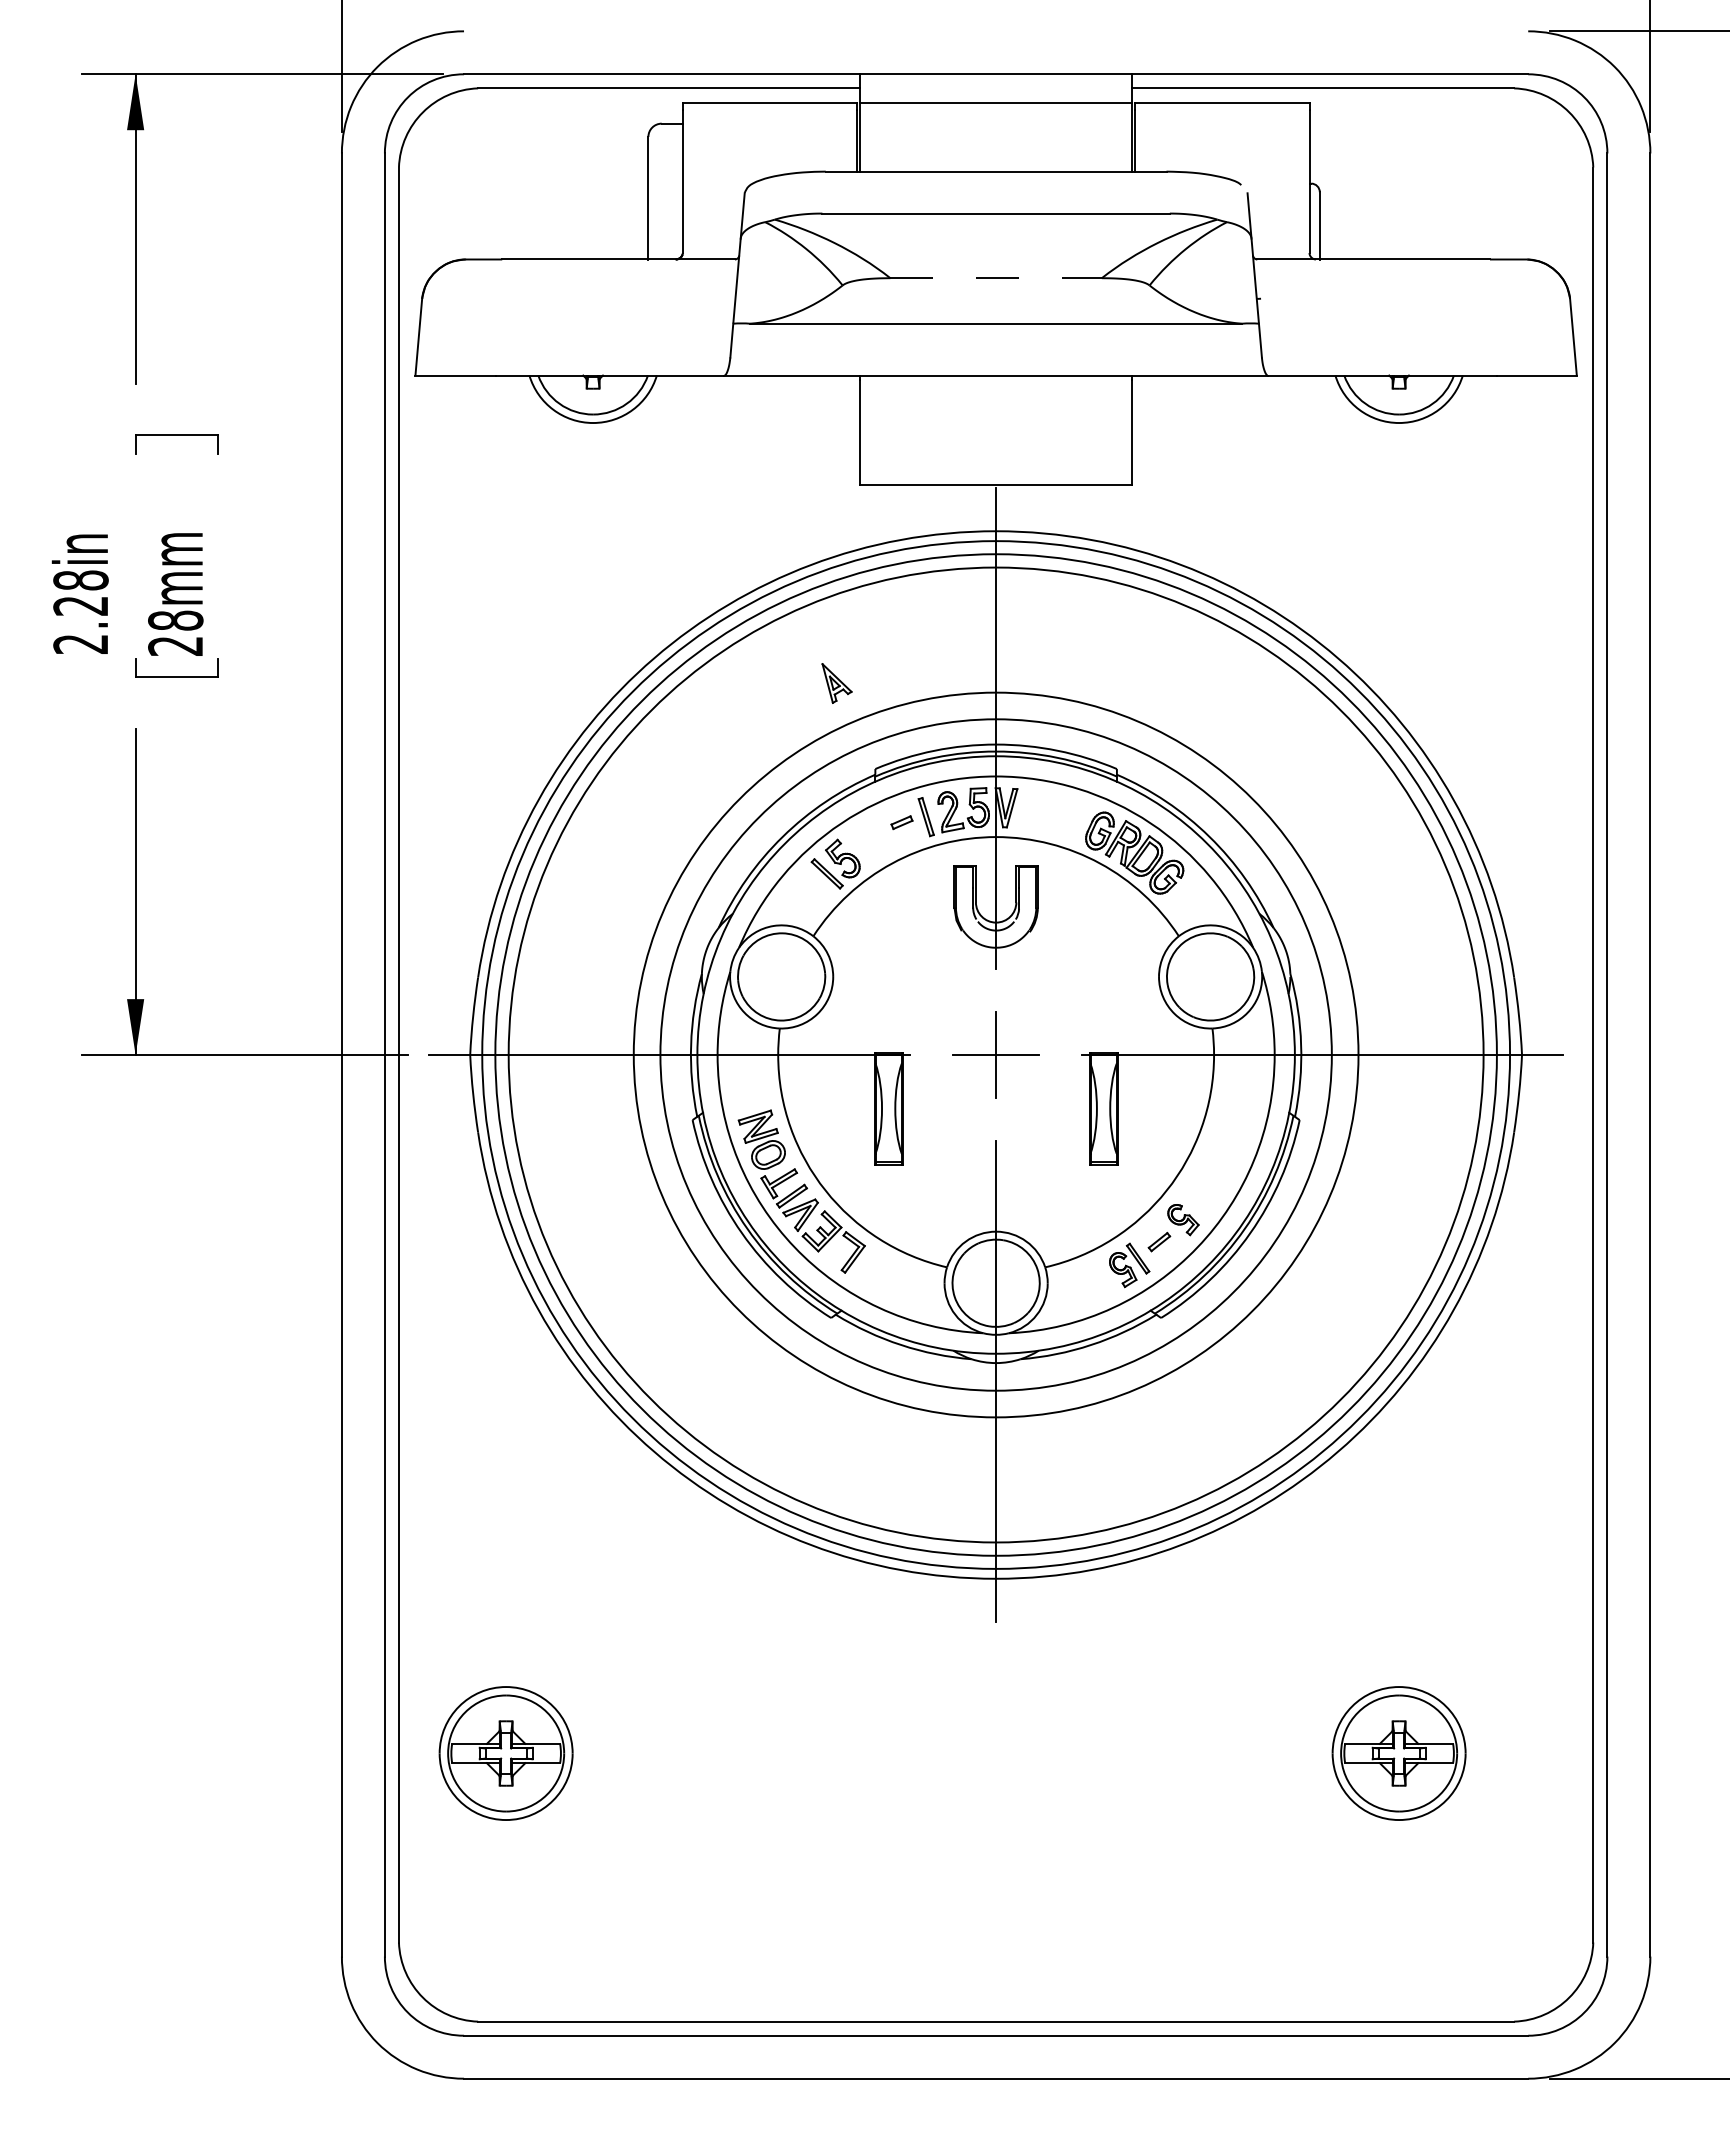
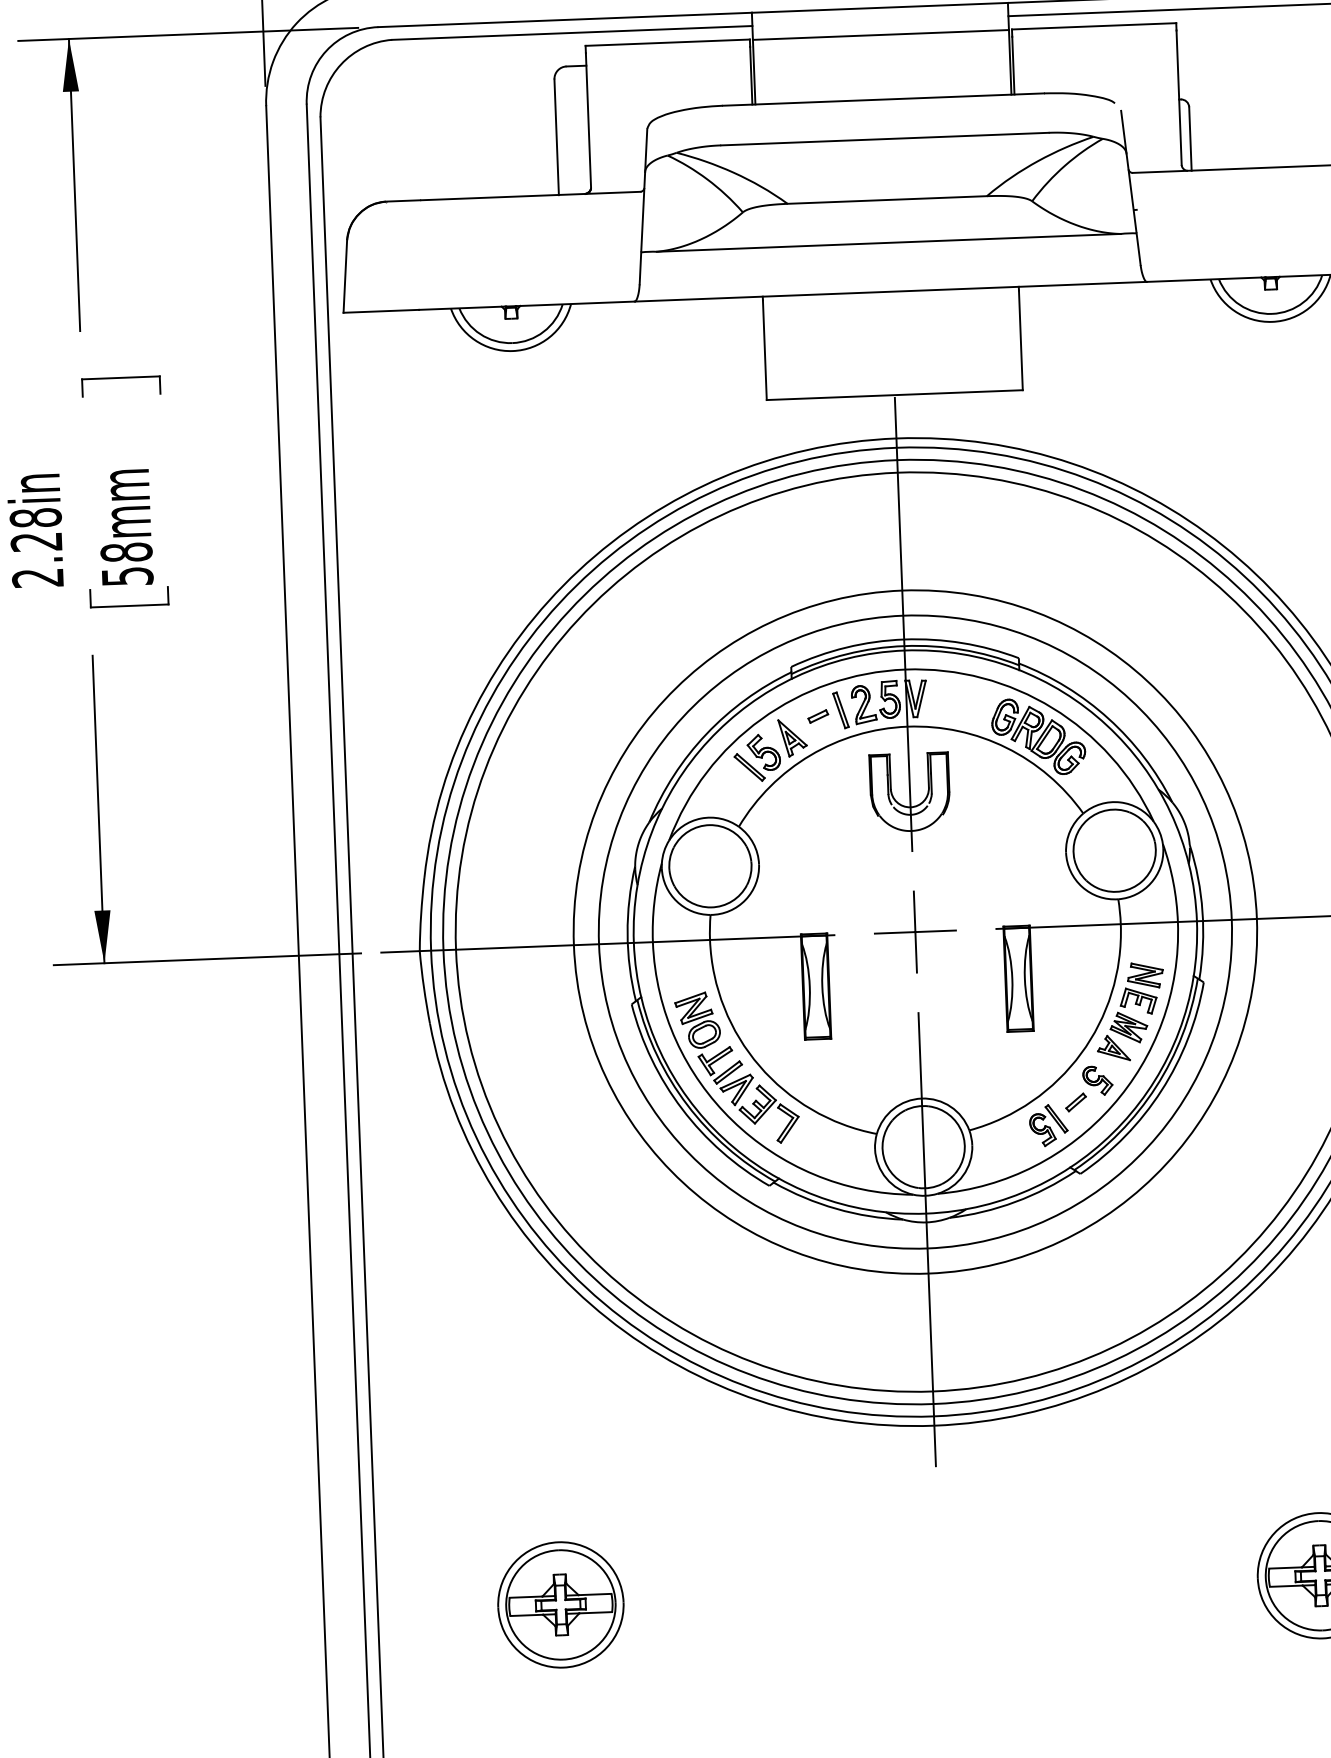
line: (996, 278) -> (887, 200), dashed -> solid
text: (175, 646) -> (127, 576), 28mm -> 58mm
part: (836, 683) -> (792, 738), moved
part: (1220, 1148) -> (1130, 1012), added
part: (505, 1753) -> (560, 1604), moved

